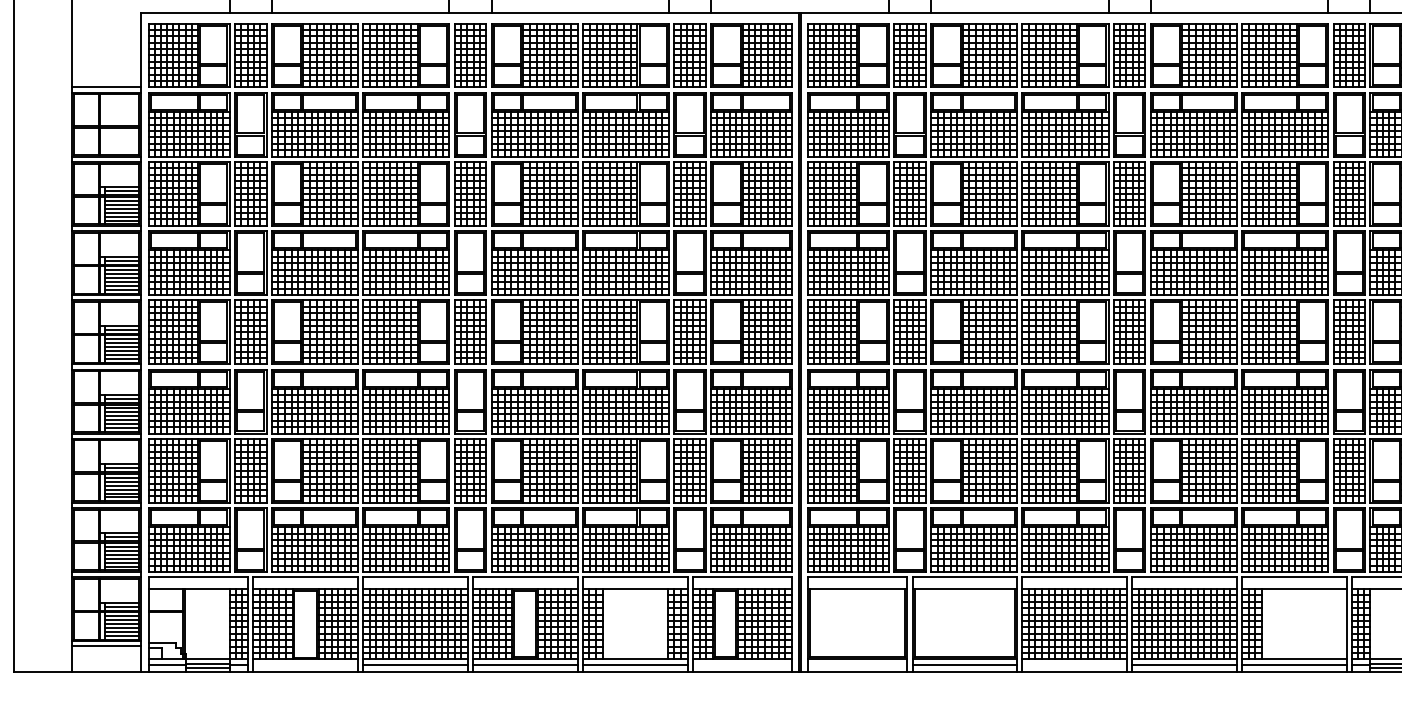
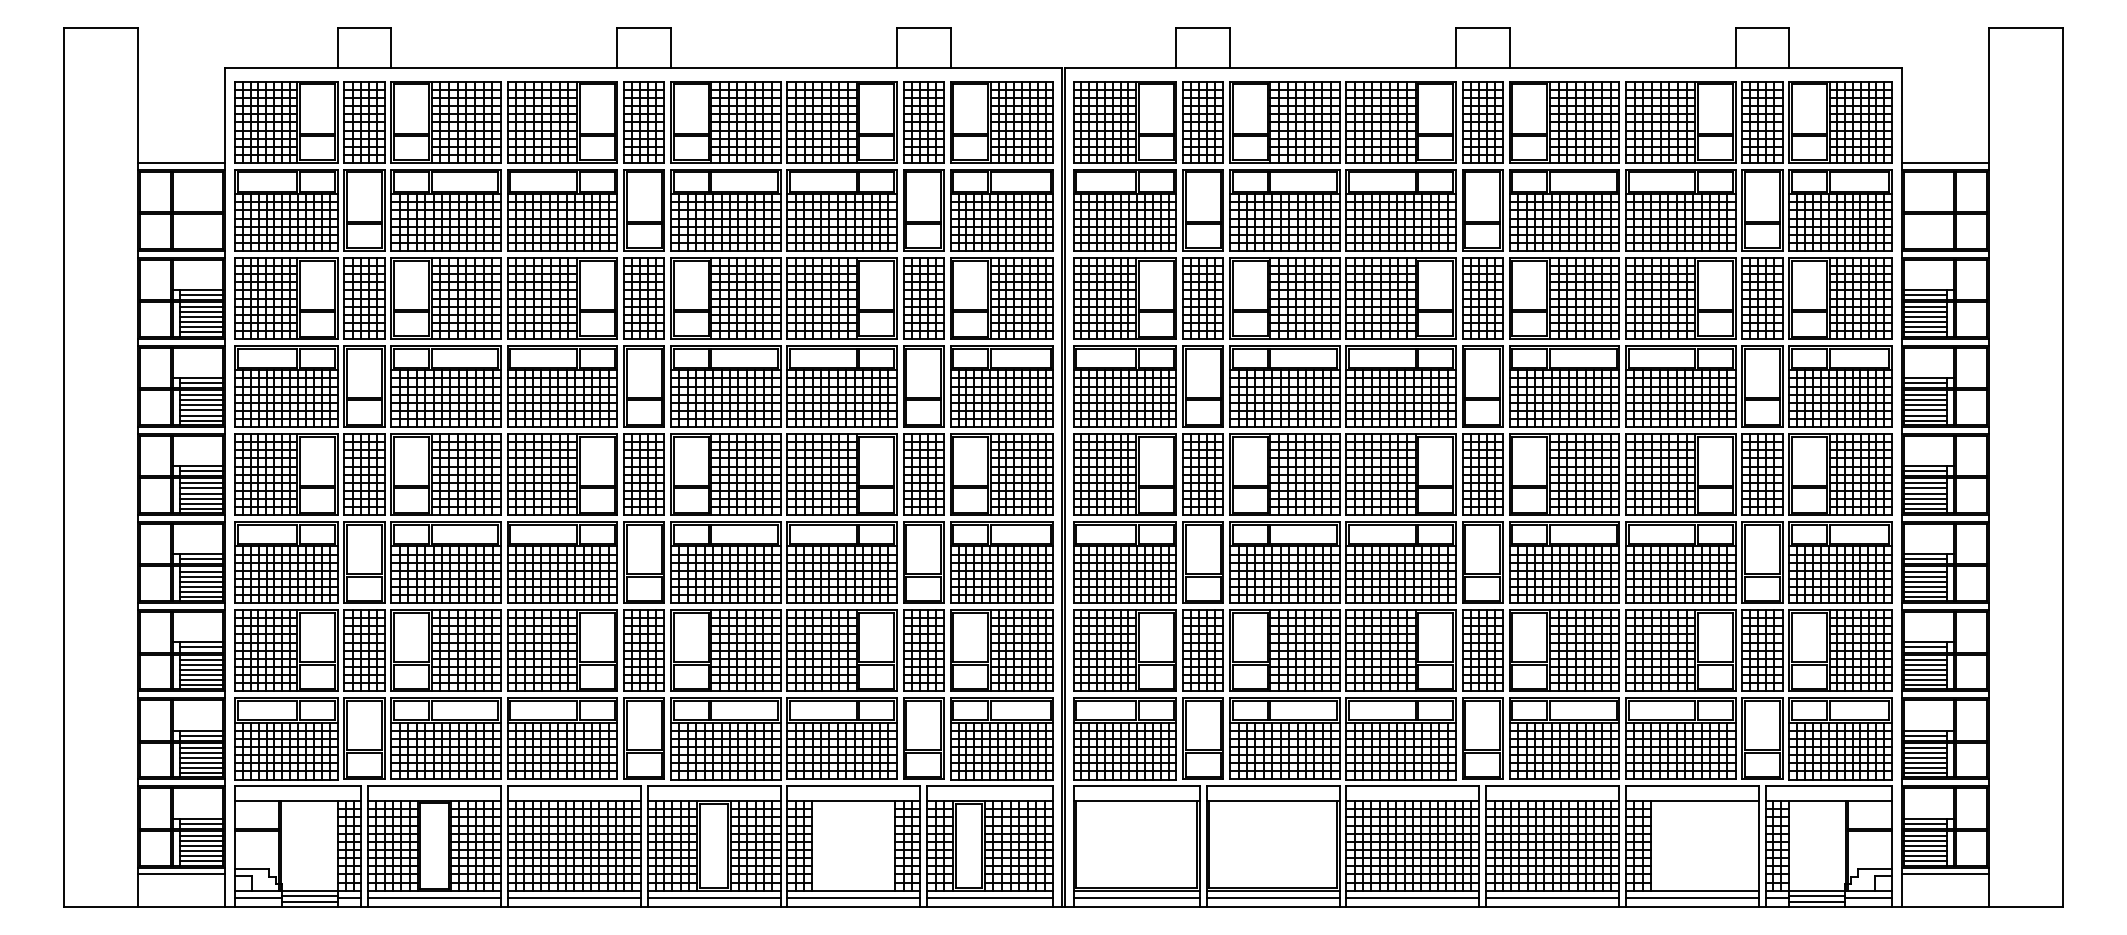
line: (305, 665) -> (434, 898), added
line: (742, 665) -> (990, 898), added
line: (857, 665) -> (1136, 898), added
line: (1074, 665) -> (1412, 898), added

